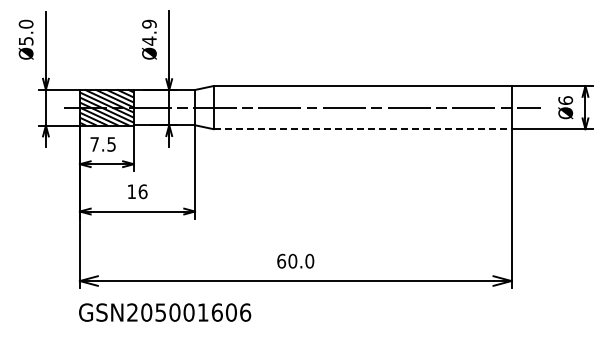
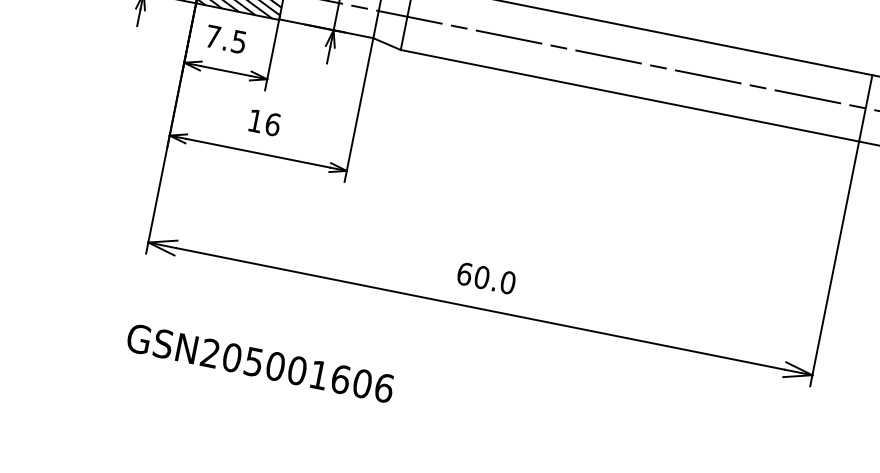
line: (362, 129) -> (629, 96), dashed -> solid
text: (165, 312) -> (261, 363), moved

